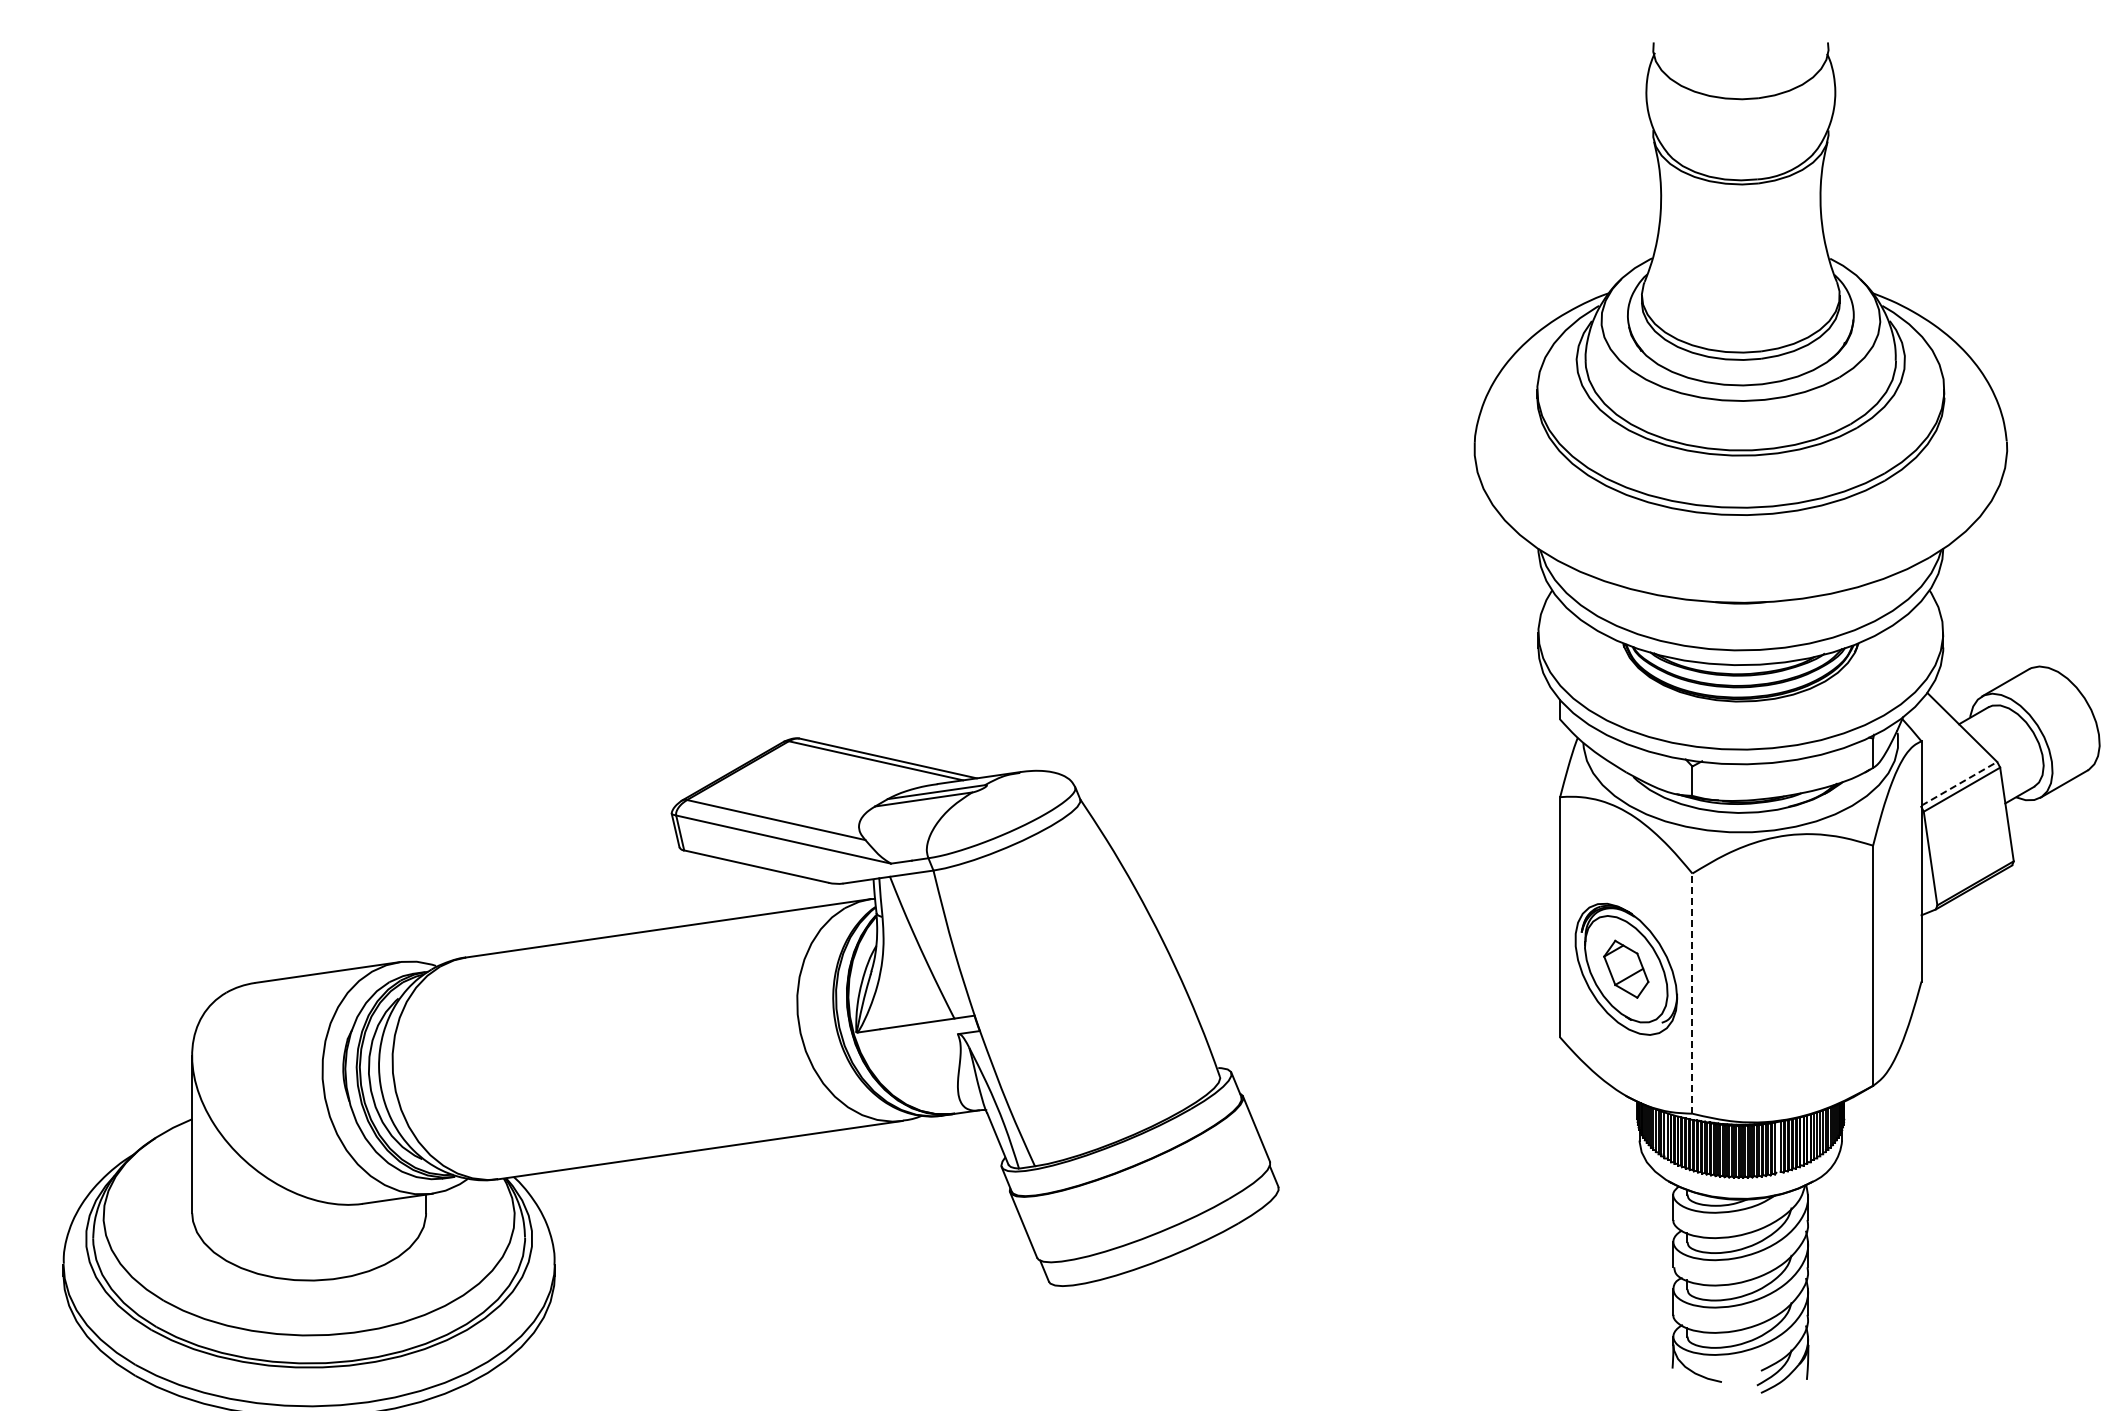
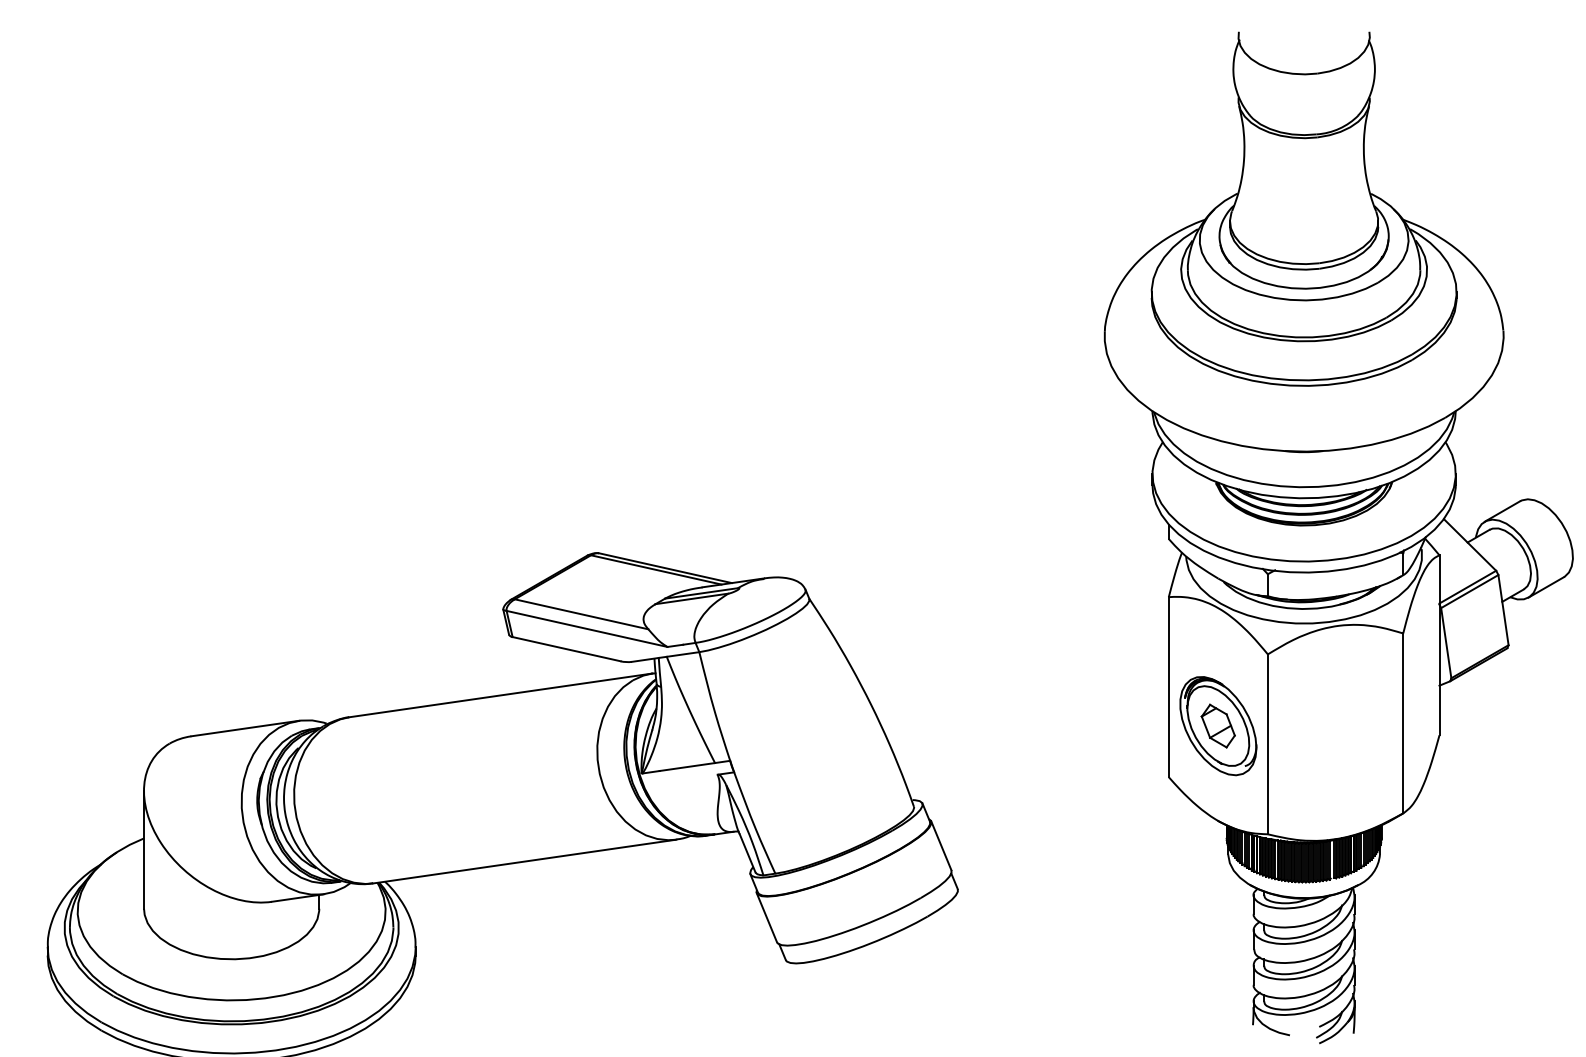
line: (1959, 783) -> (1467, 586), dashed -> solid
line: (1692, 993) -> (1267, 744), dashed -> solid

